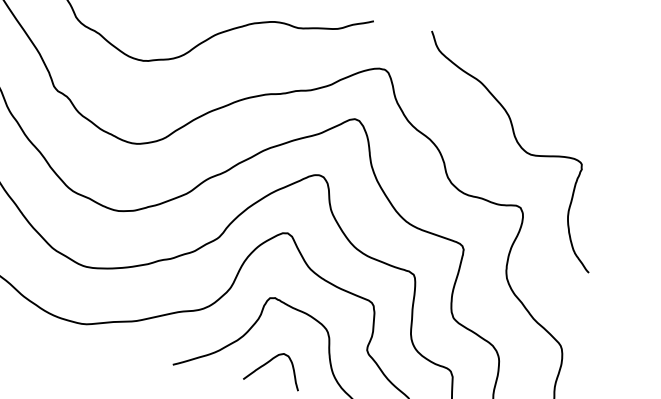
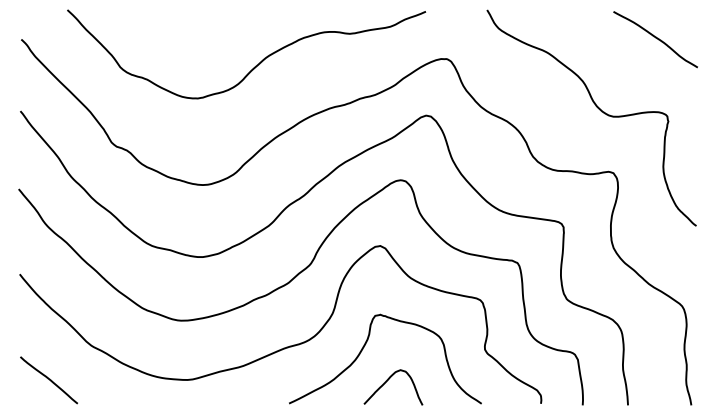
curve: (585, 88) -> (655, 38), added

